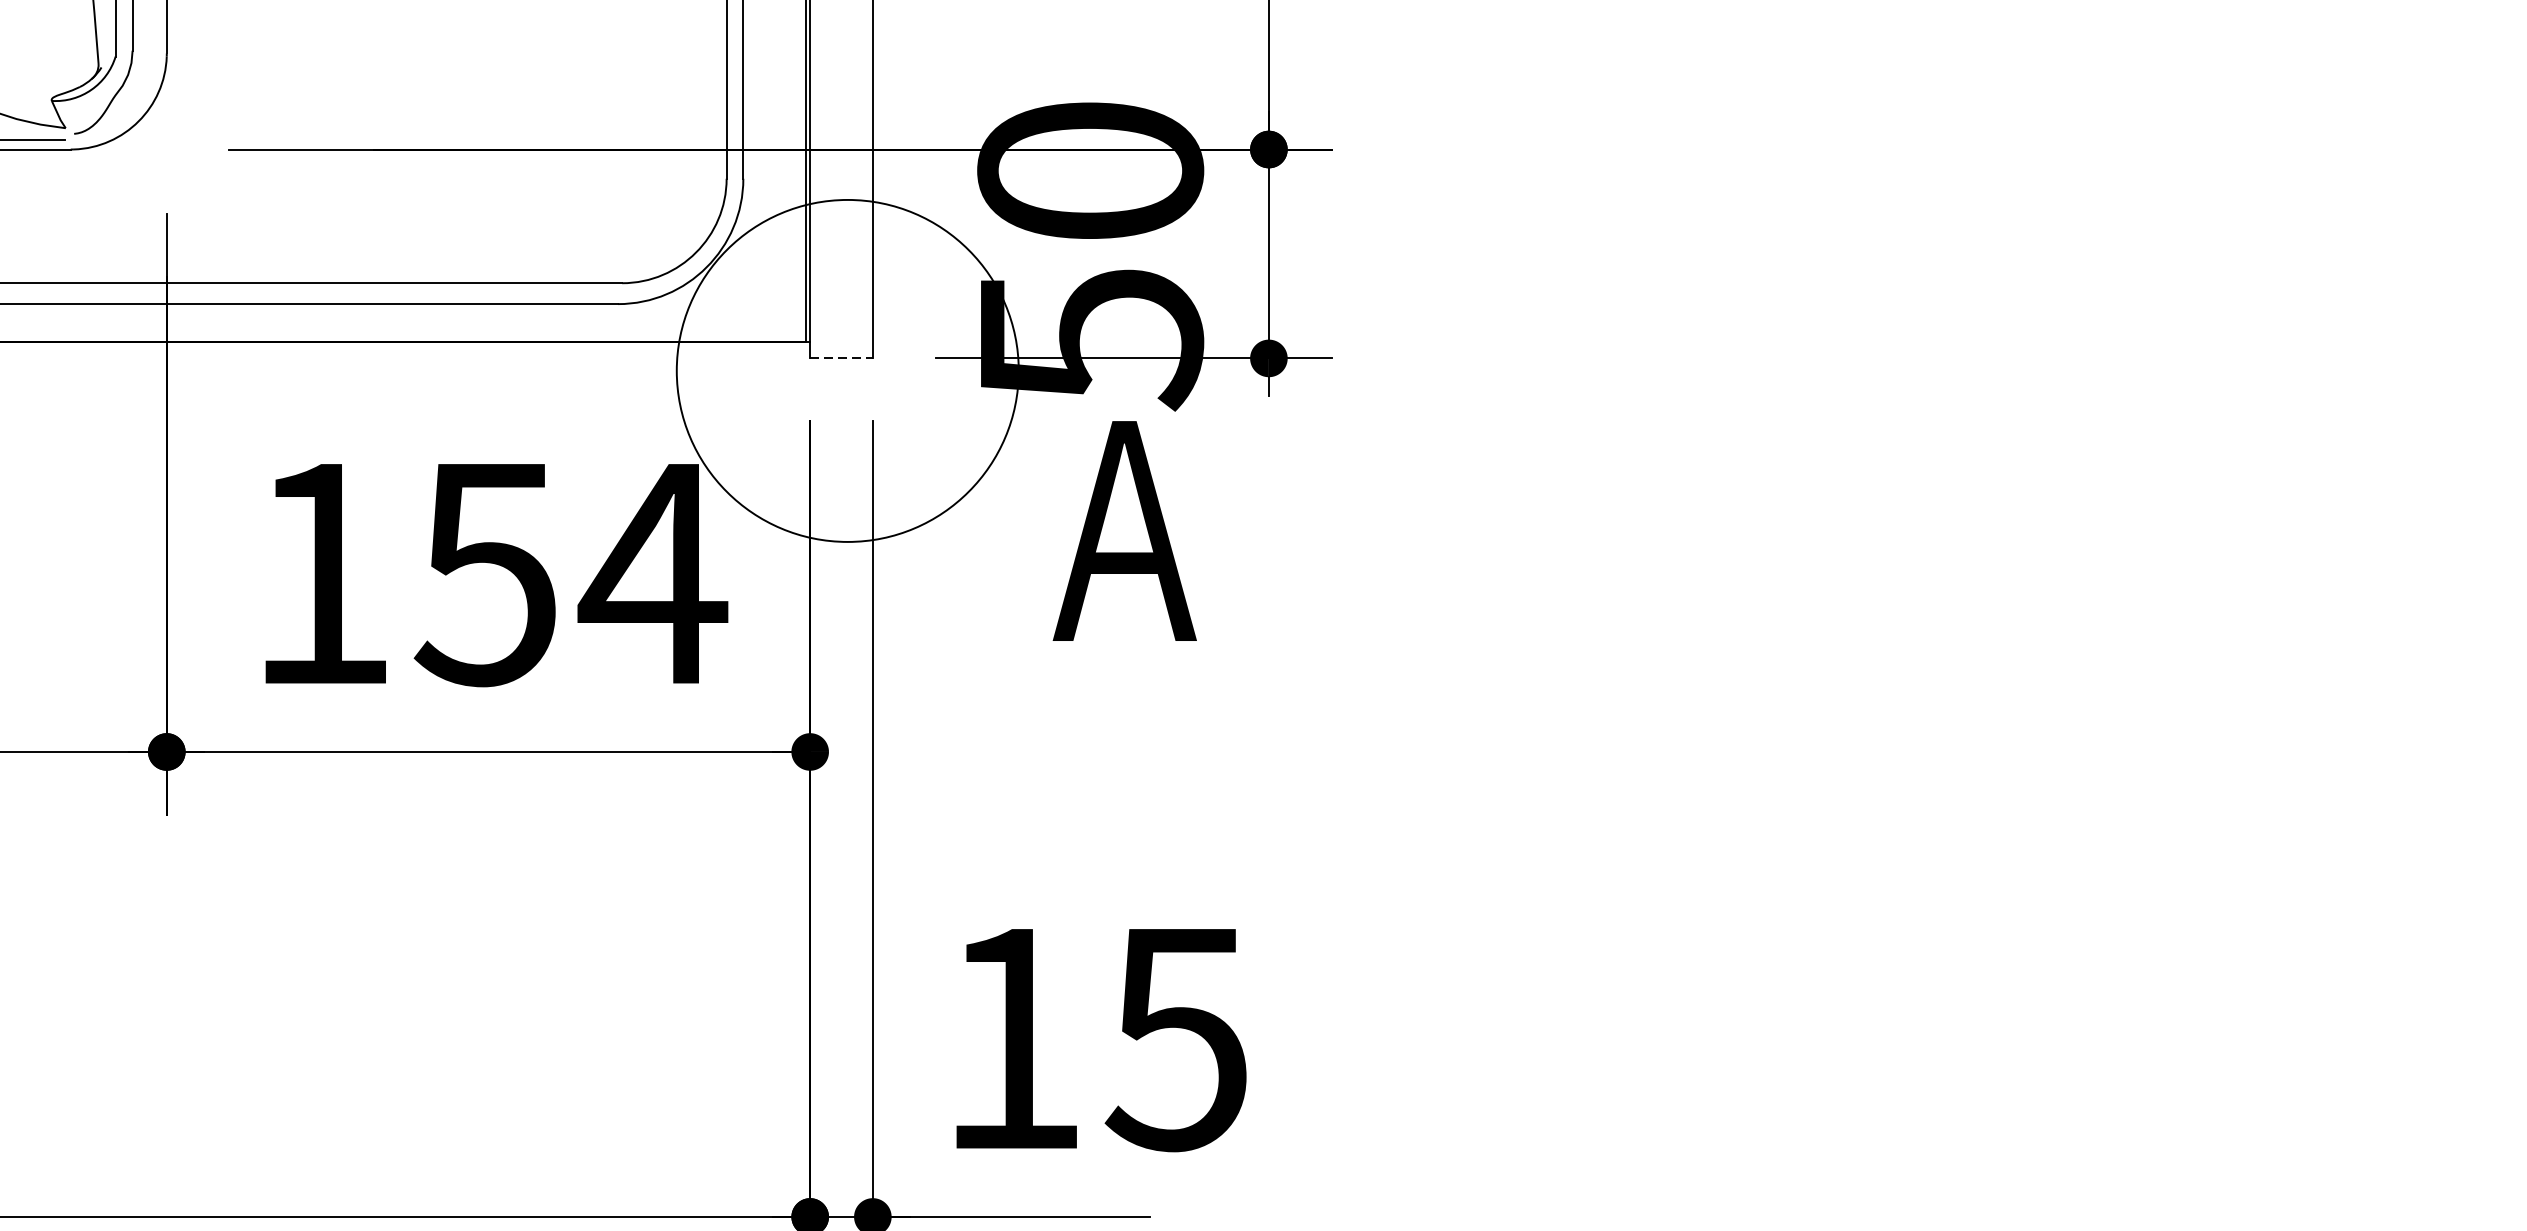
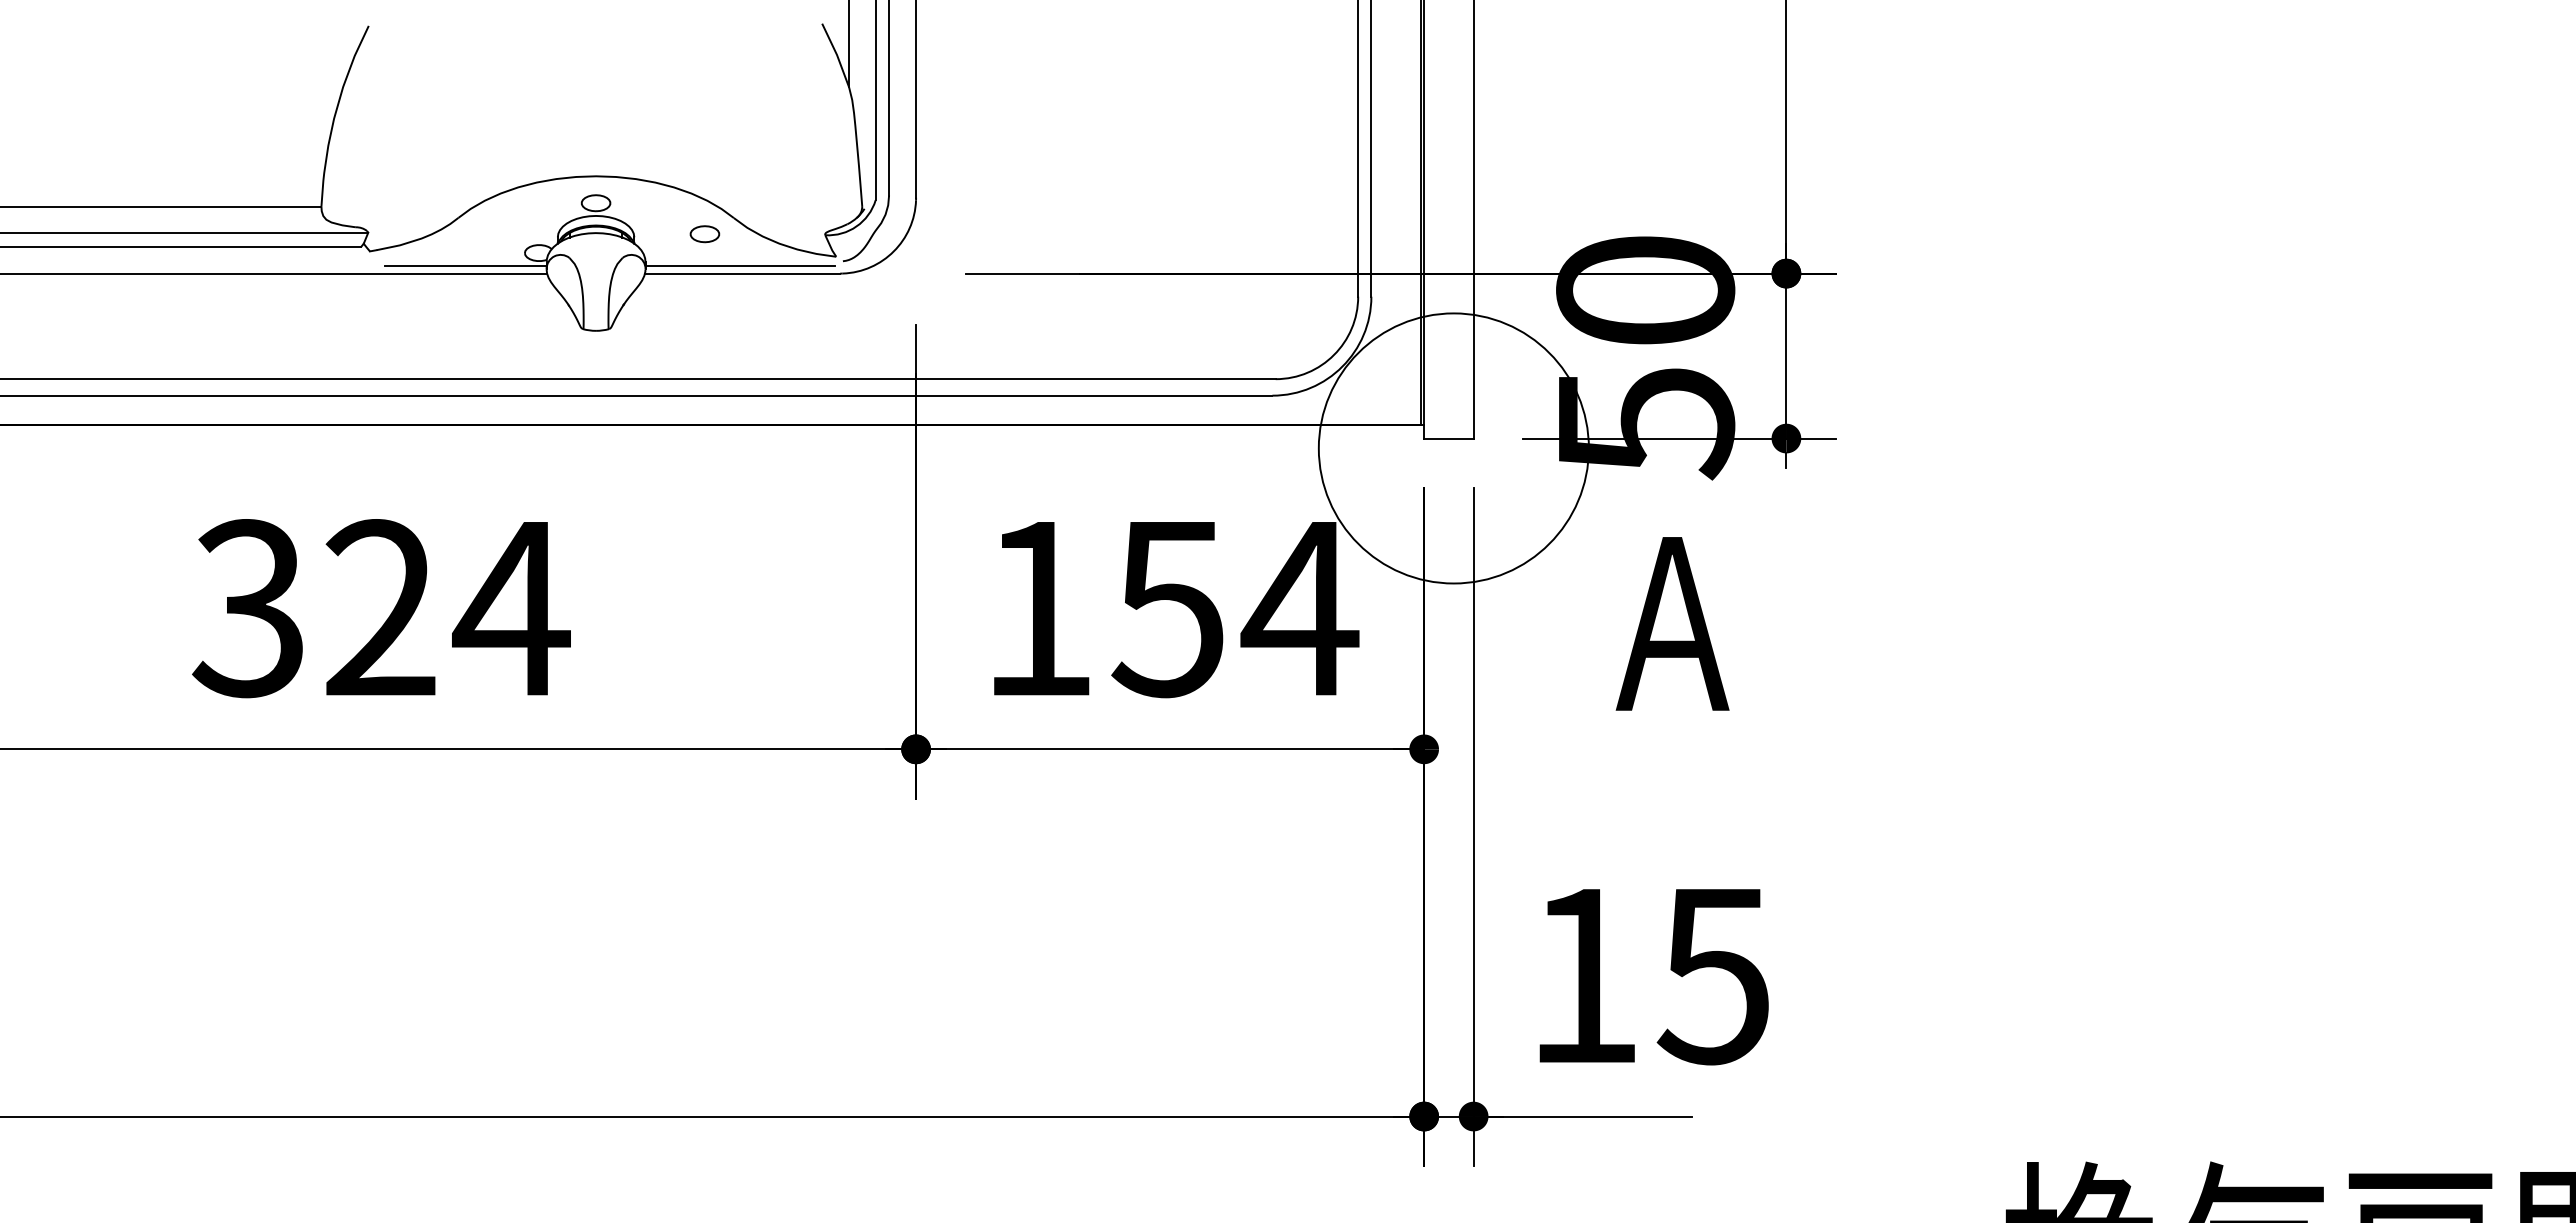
line: (840, 358) -> (1448, 438), dashed -> solid
text: (1124, 530) -> (1672, 623), moved

